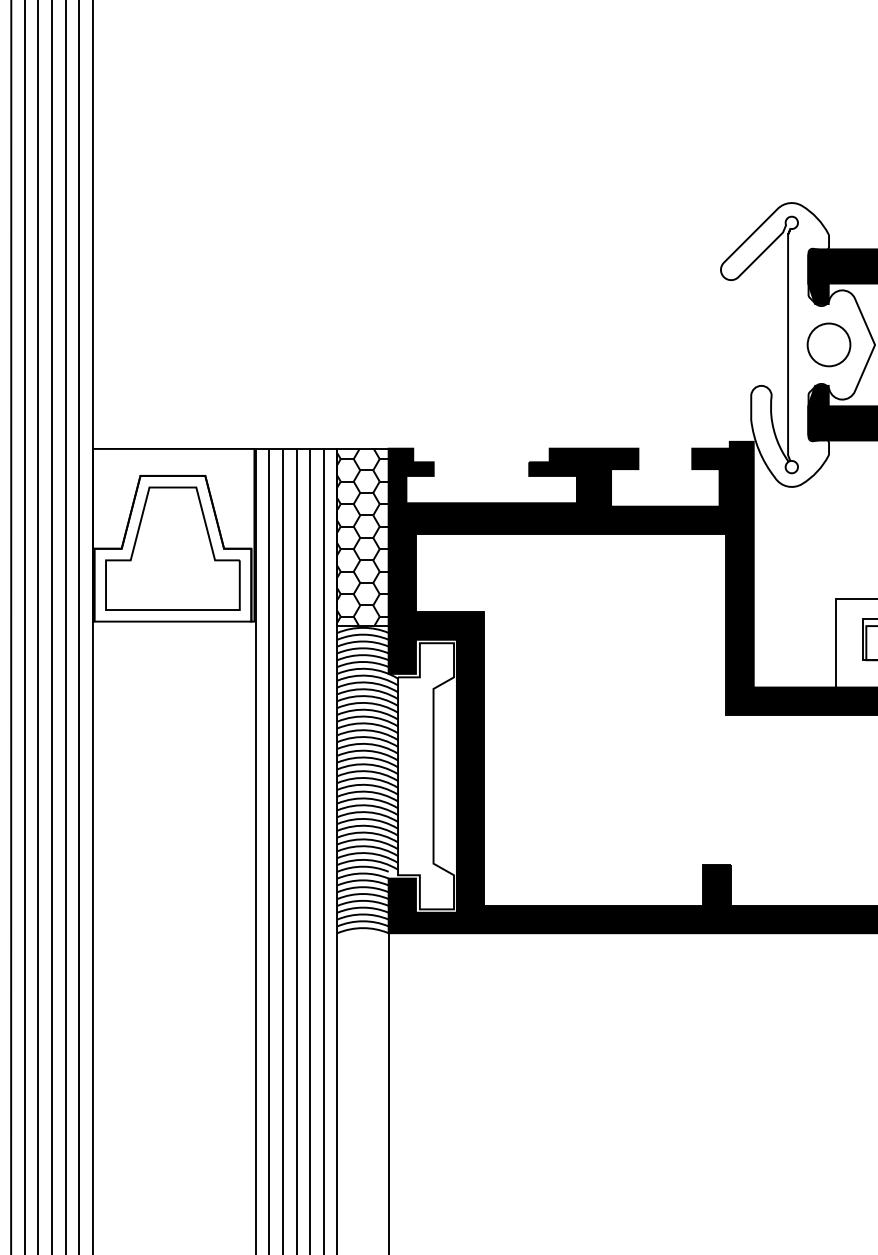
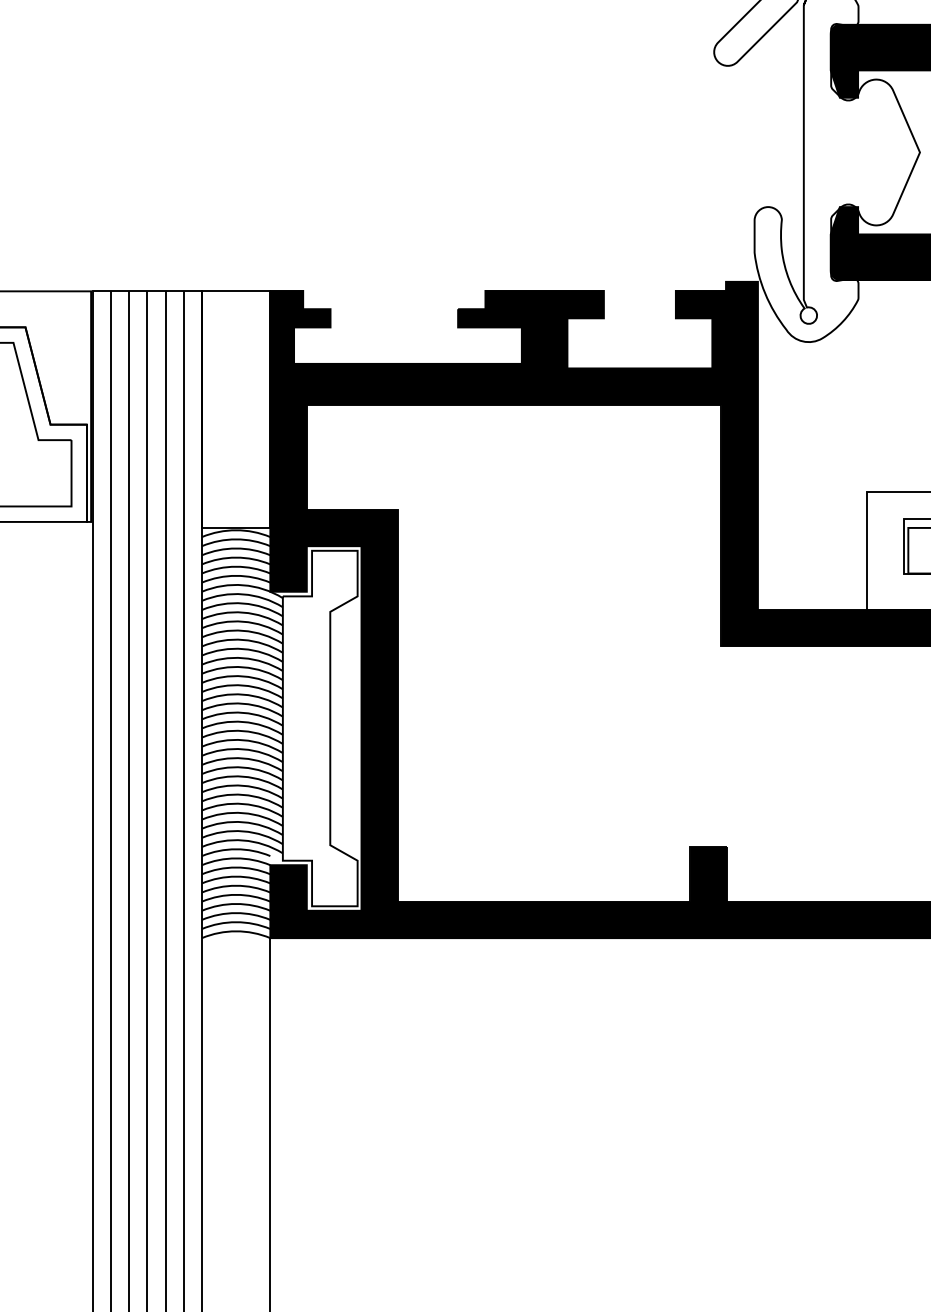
circle: (828, 344) -> (857, 151), removed
hatch: (362, 537) -> (235, 409), removed

